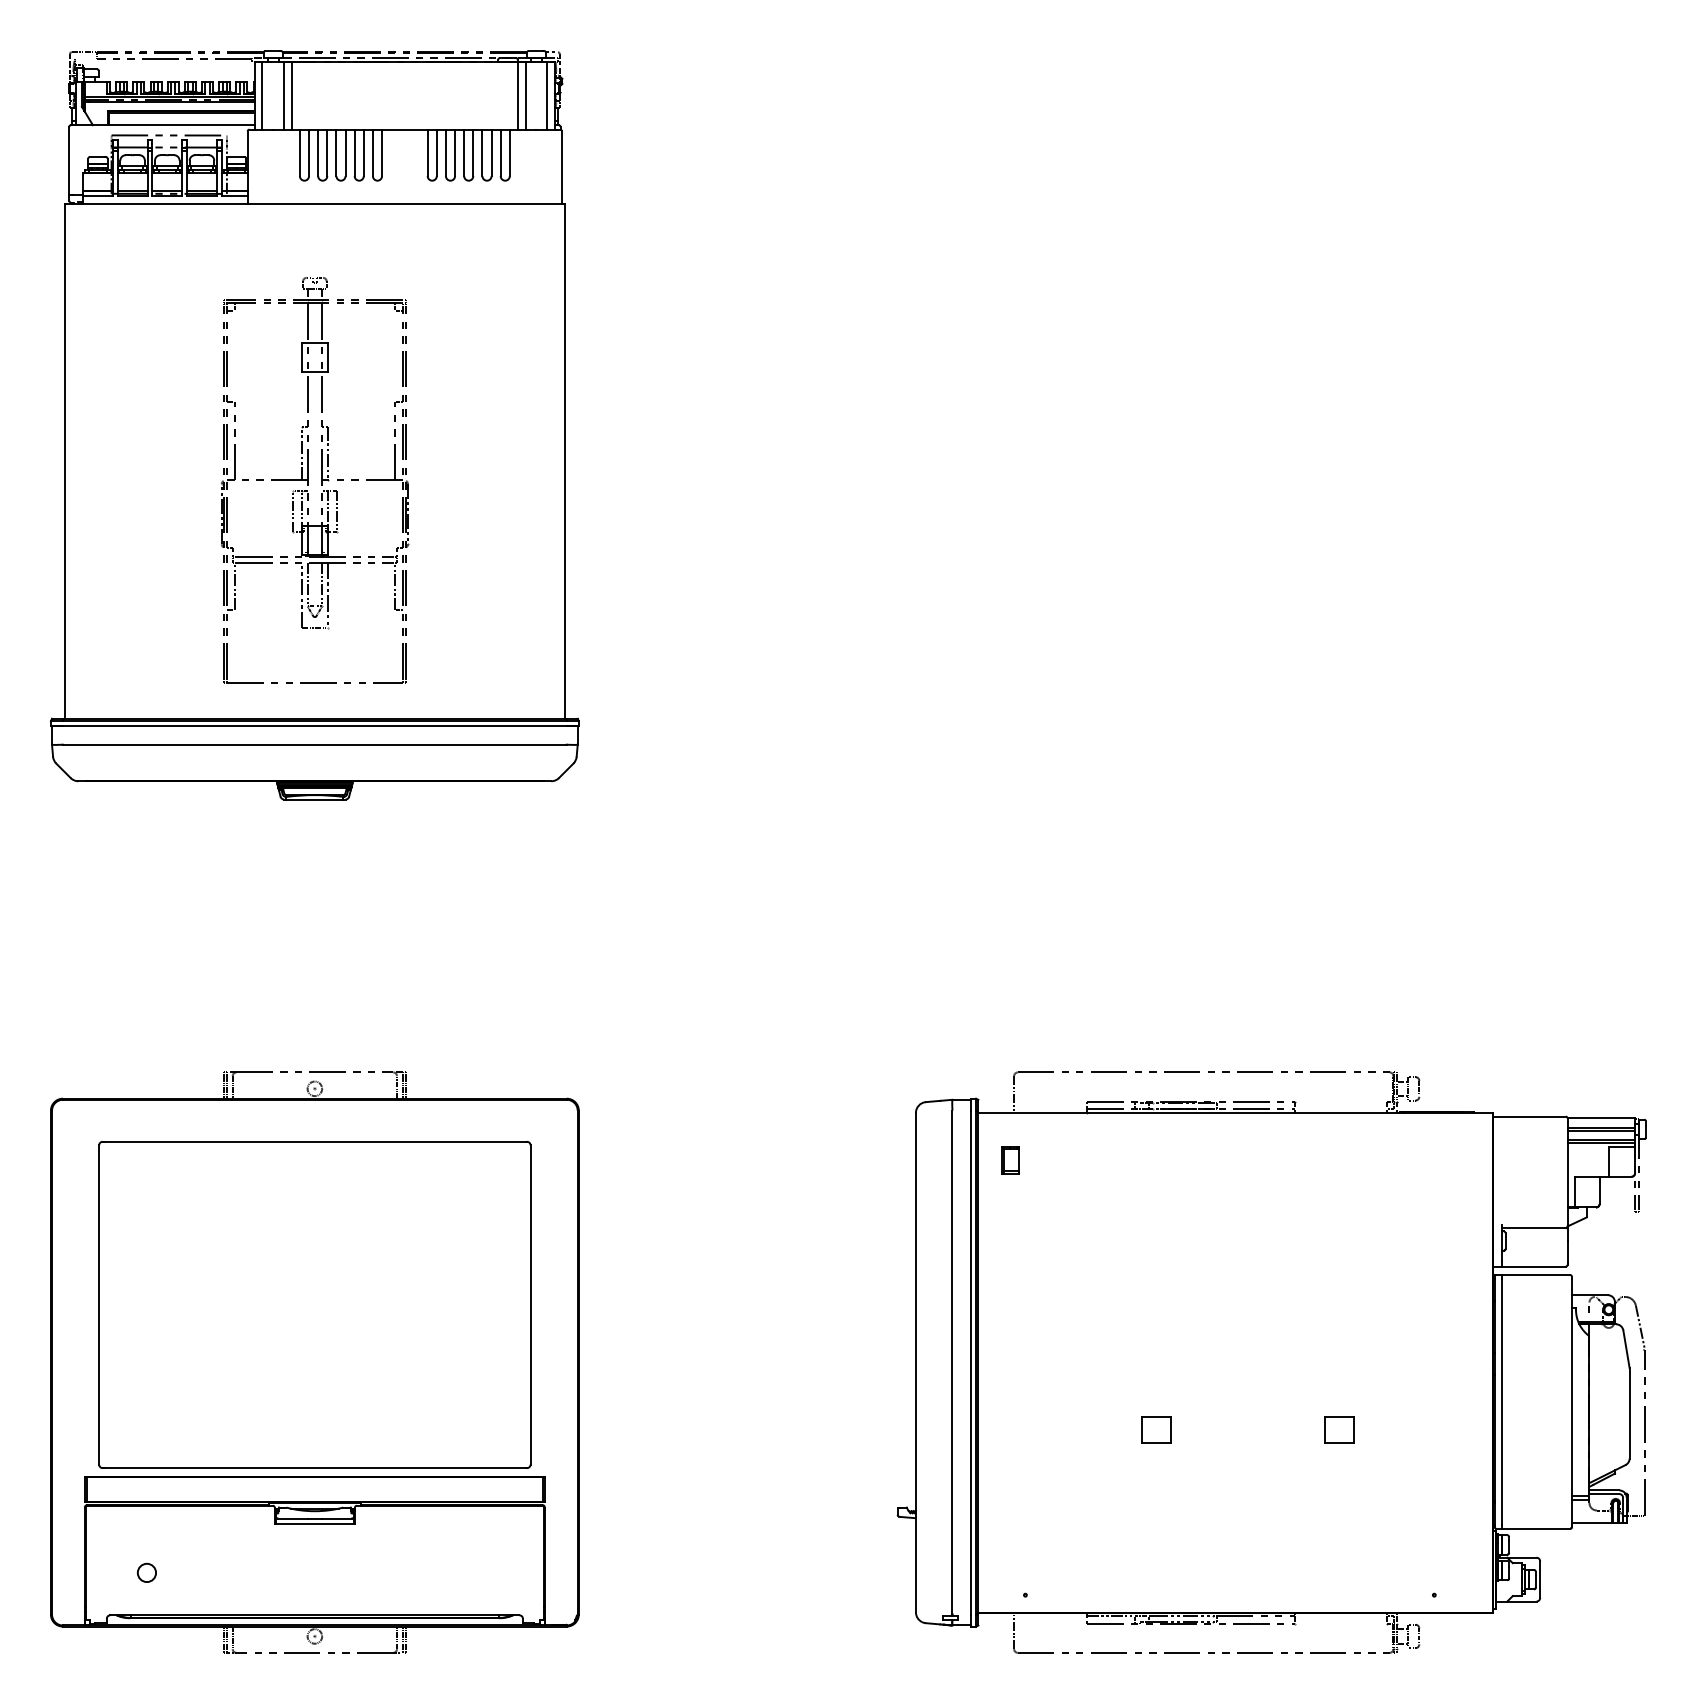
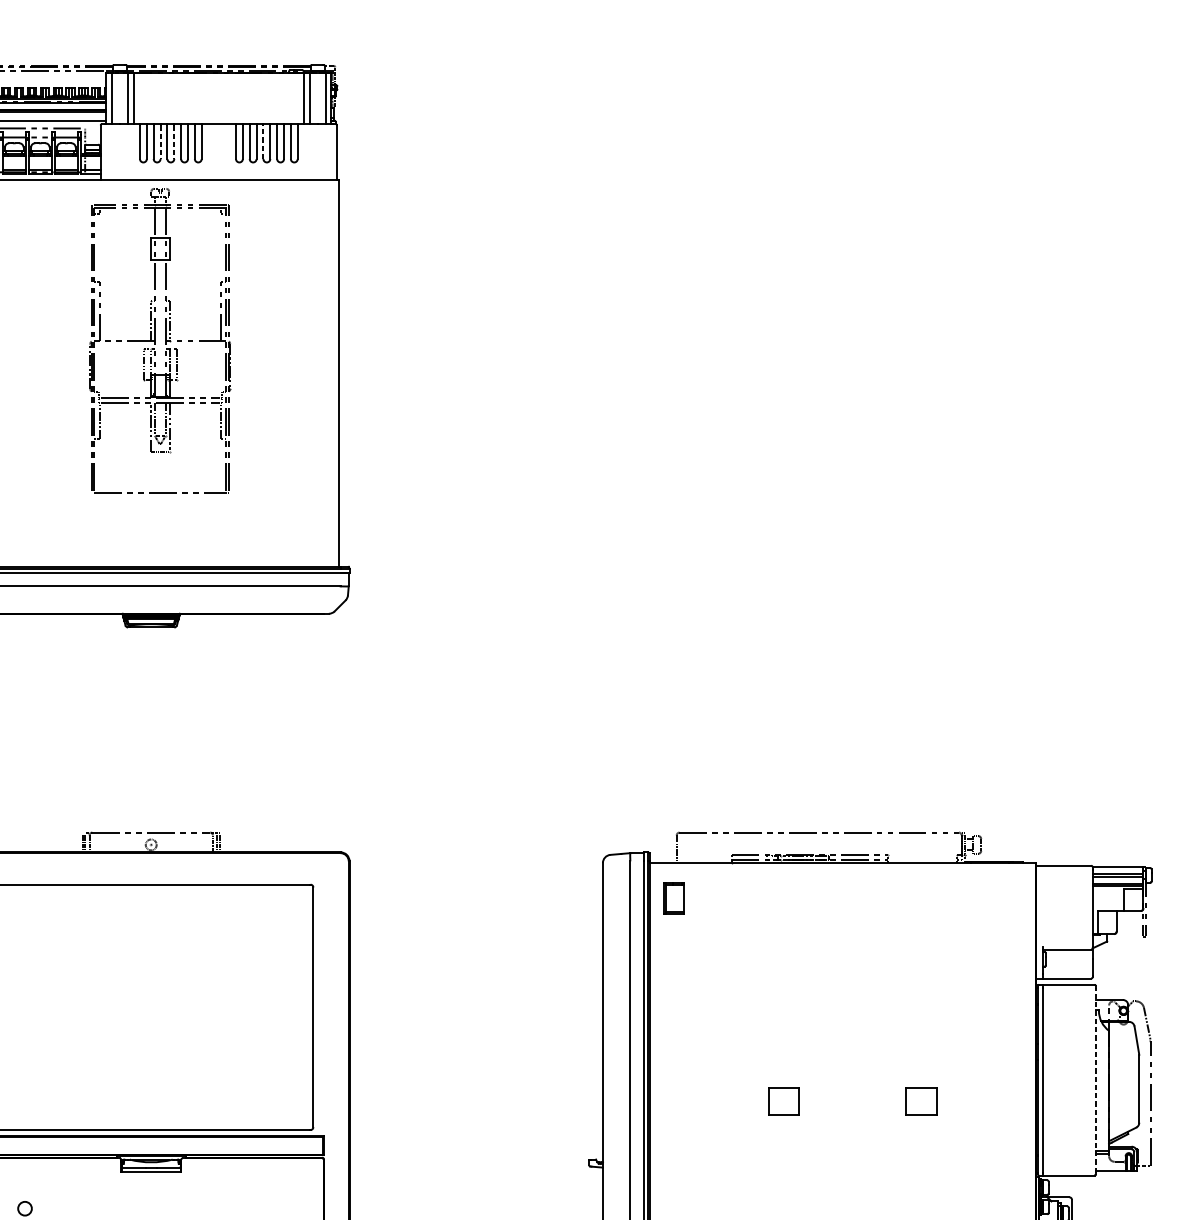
line: (464, 153) -> (263, 142), solid -> dashed
line: (327, 154) -> (160, 142), solid -> dashed
line: (345, 154) -> (174, 142), solid -> dashed
part: (315, 480) -> (160, 341), moved
part: (1010, 1160) -> (673, 898), size x1.6
line: (1571, 1401) -> (1095, 1079), solid -> dashed
part: (1156, 1429) -> (783, 1100), size x1.4
part: (1339, 1429) -> (921, 1100), size x1.4

